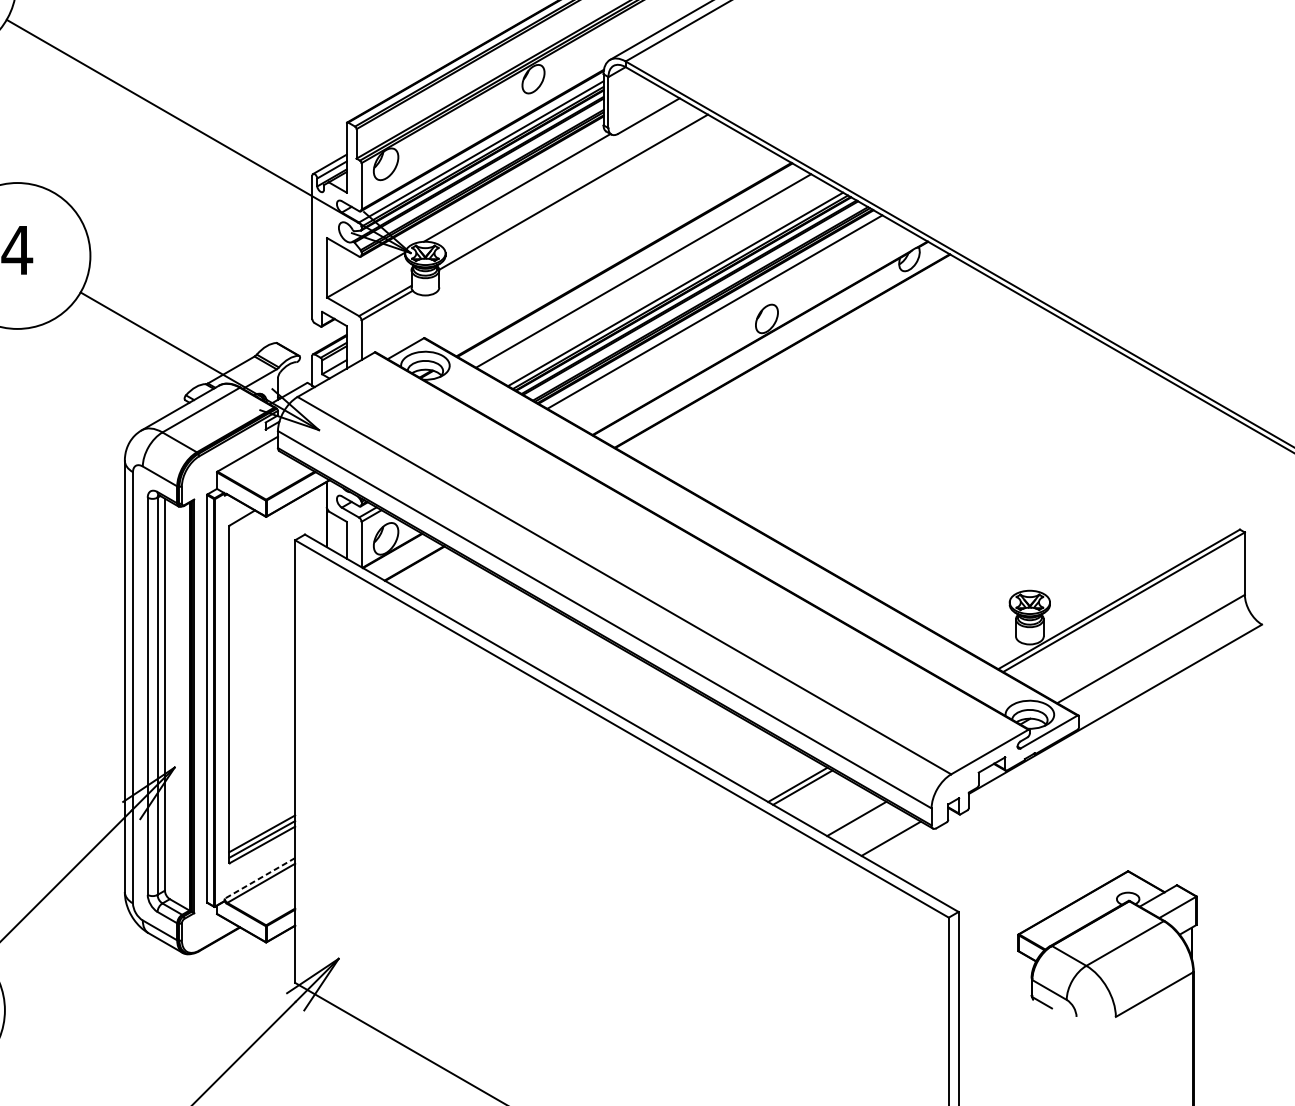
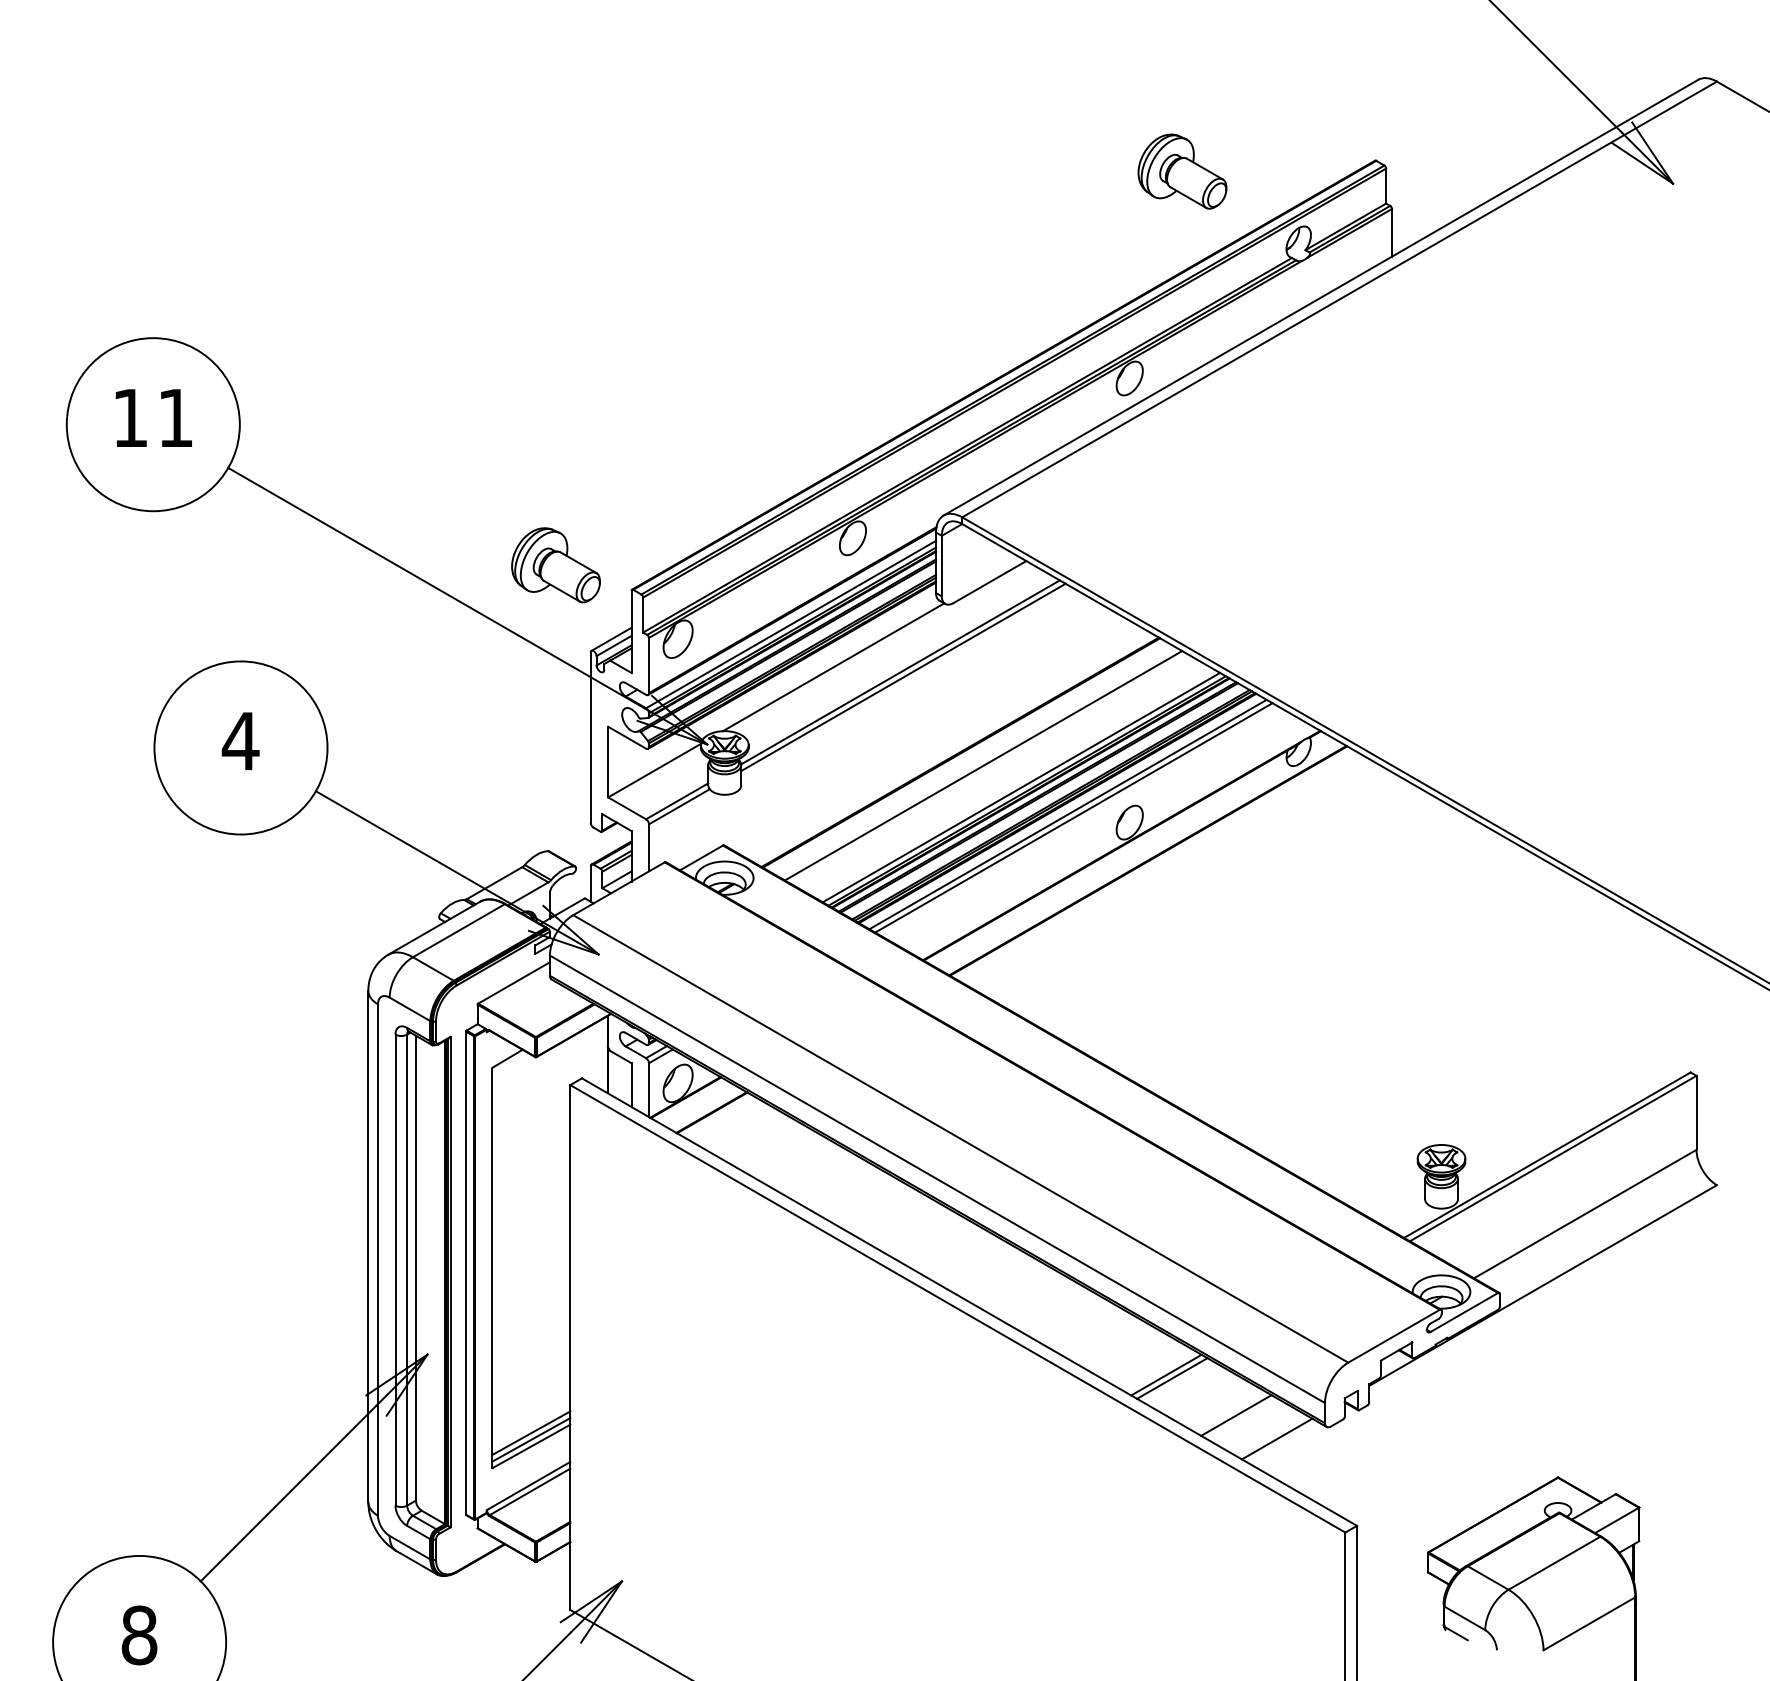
part: (282, 102) -> (555, 565), added
line: (576, 196) -> (903, 677), added
line: (719, 314) -> (1073, 817), added
line: (259, 878) -> (528, 1486), dashed -> solid

